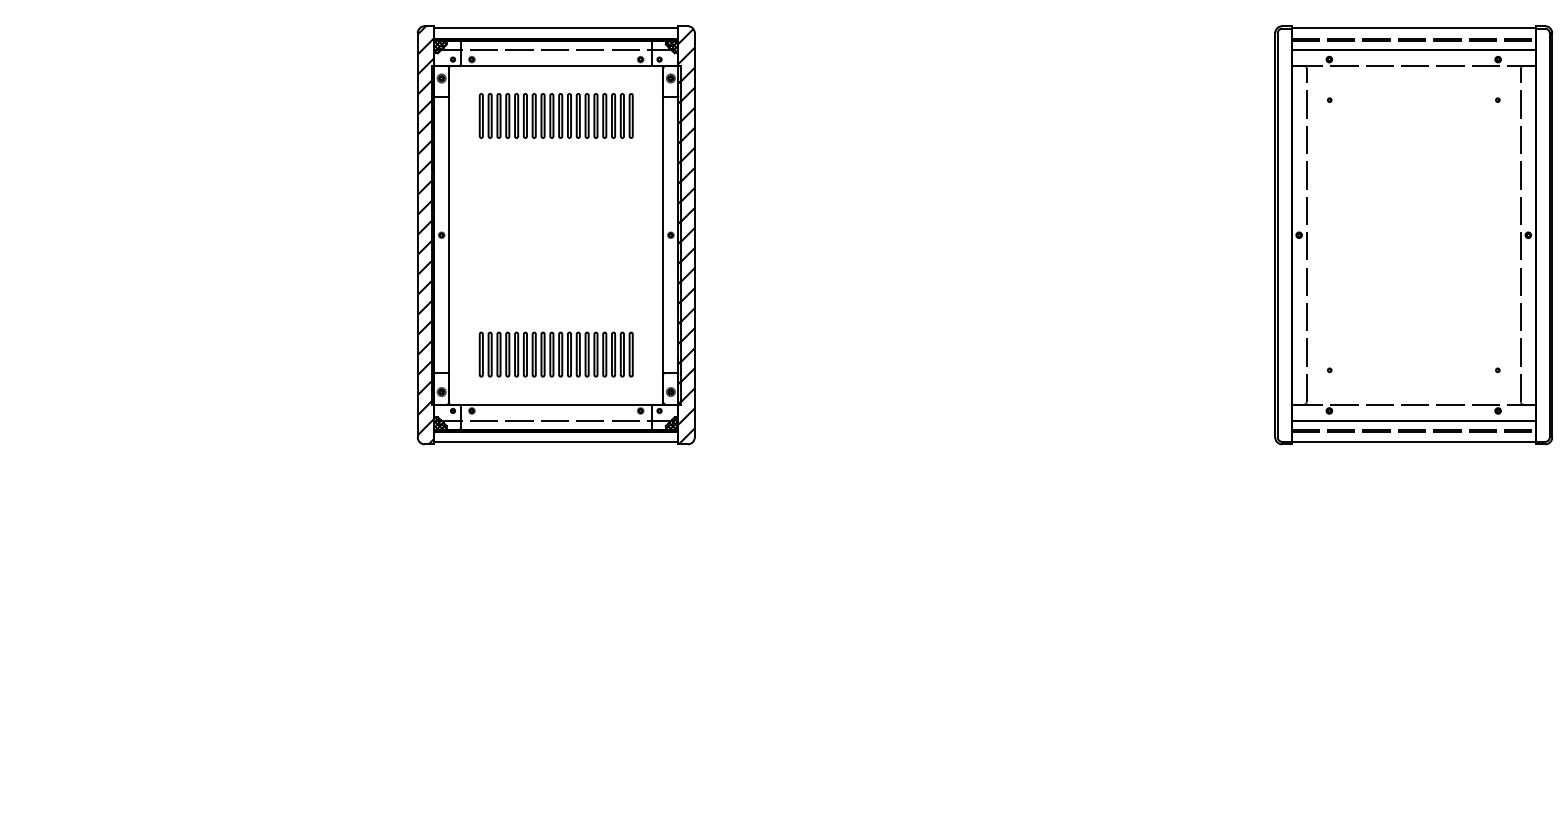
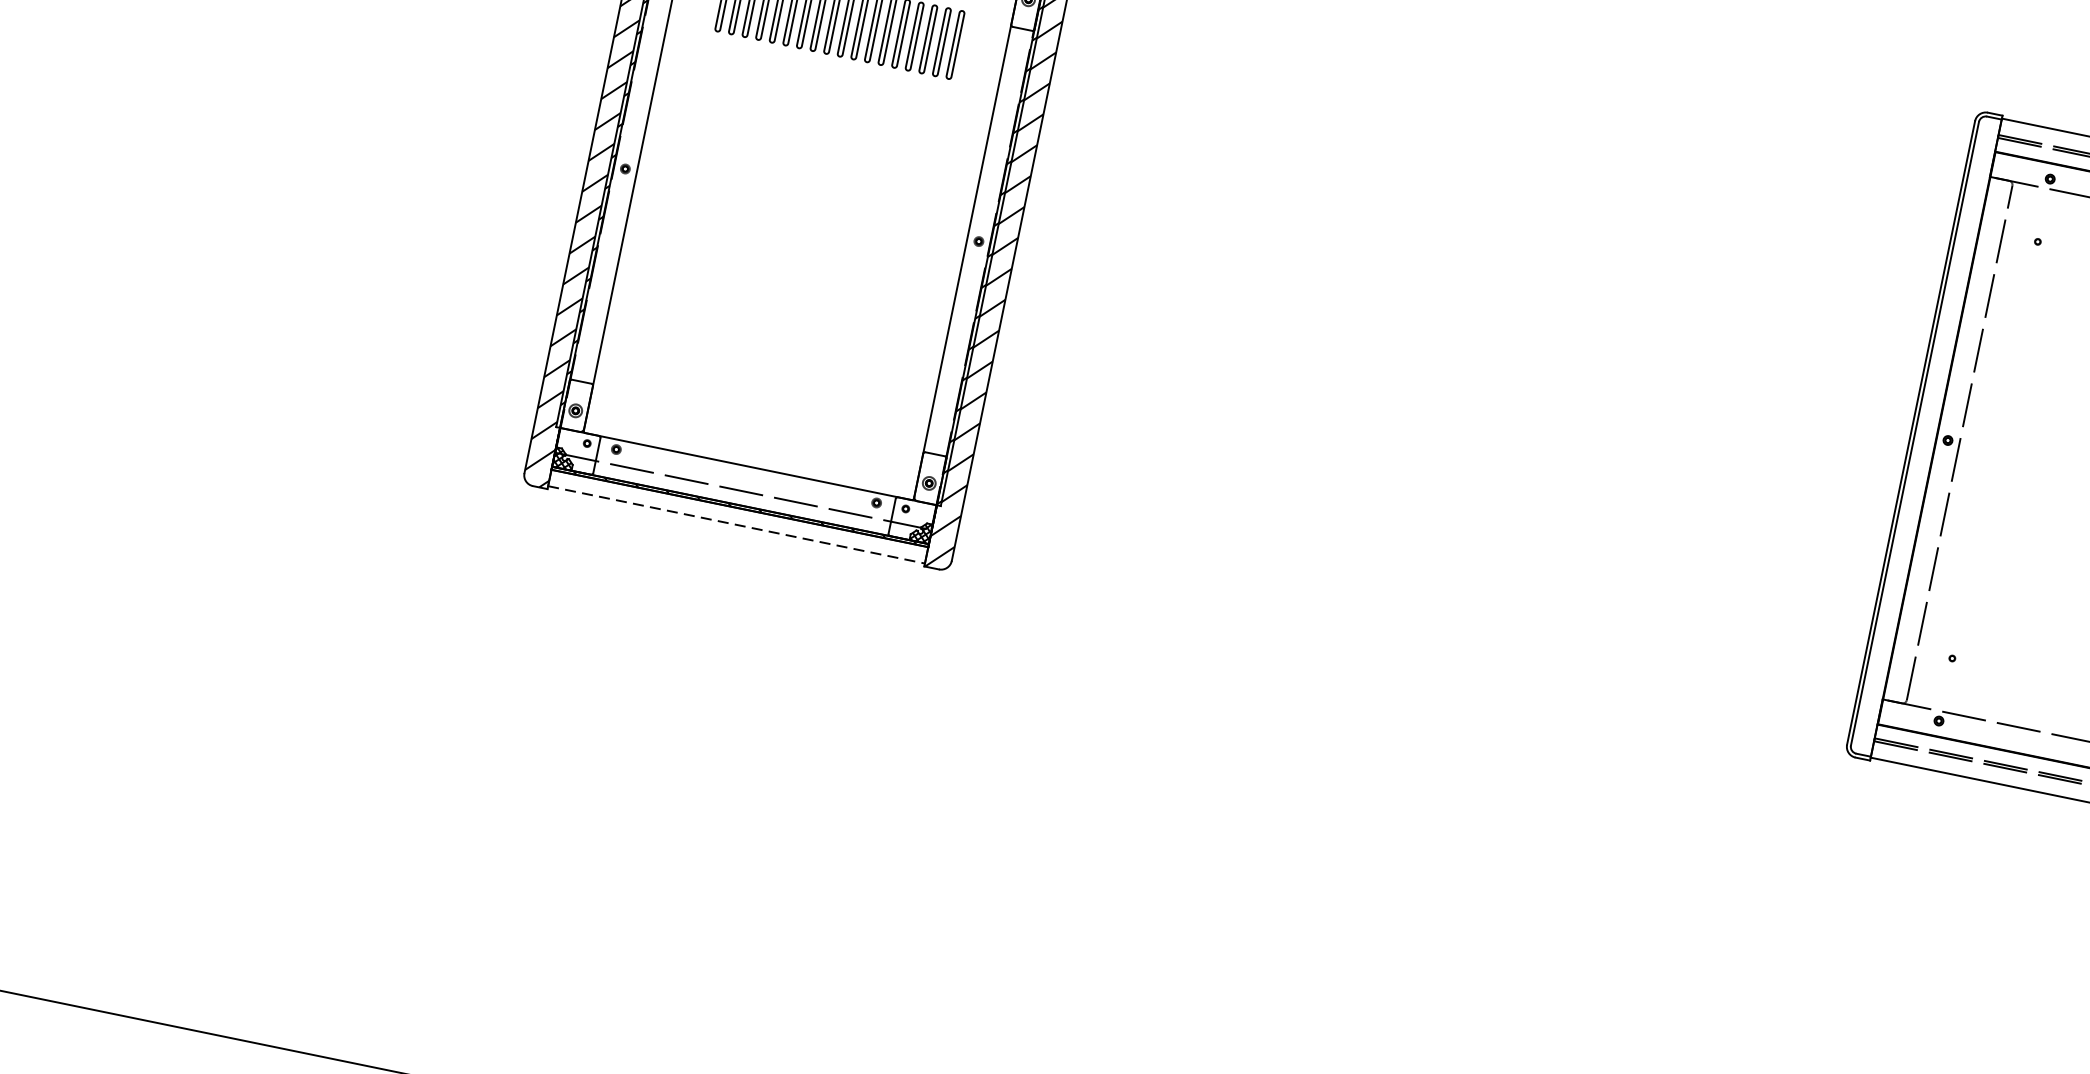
part: (555, 354) -> (763, 388), removed
line: (556, 442) -> (736, 524), solid -> dashed

